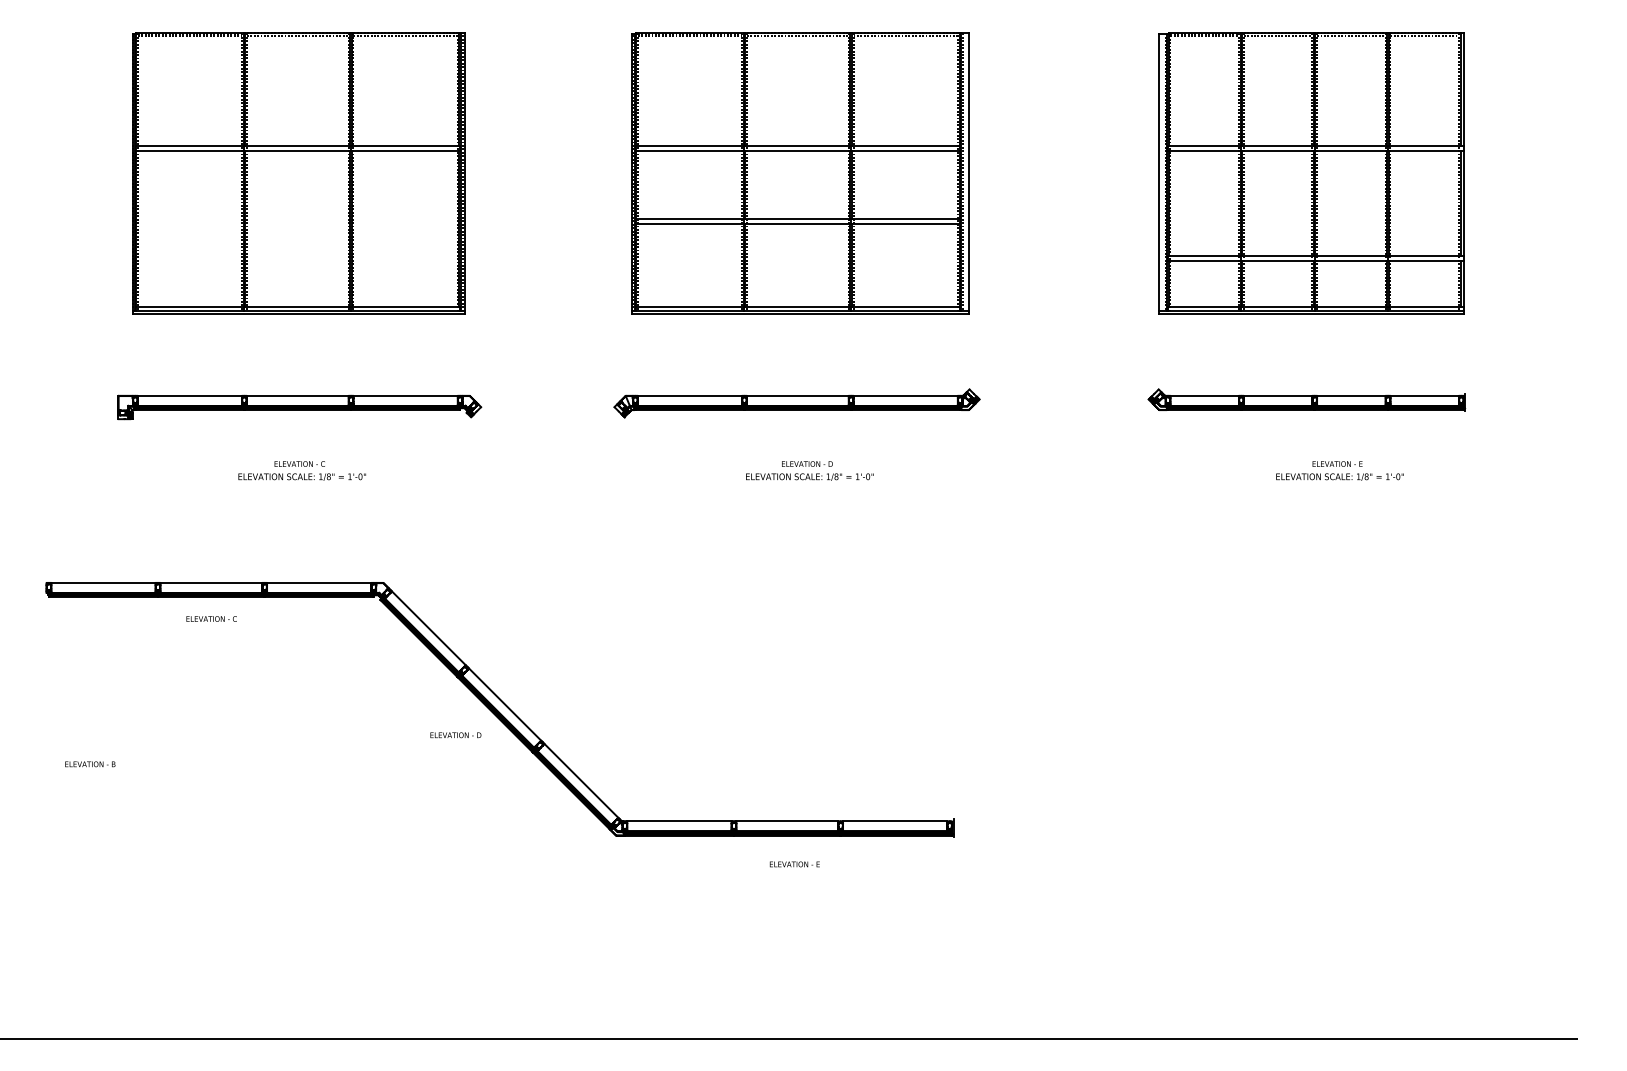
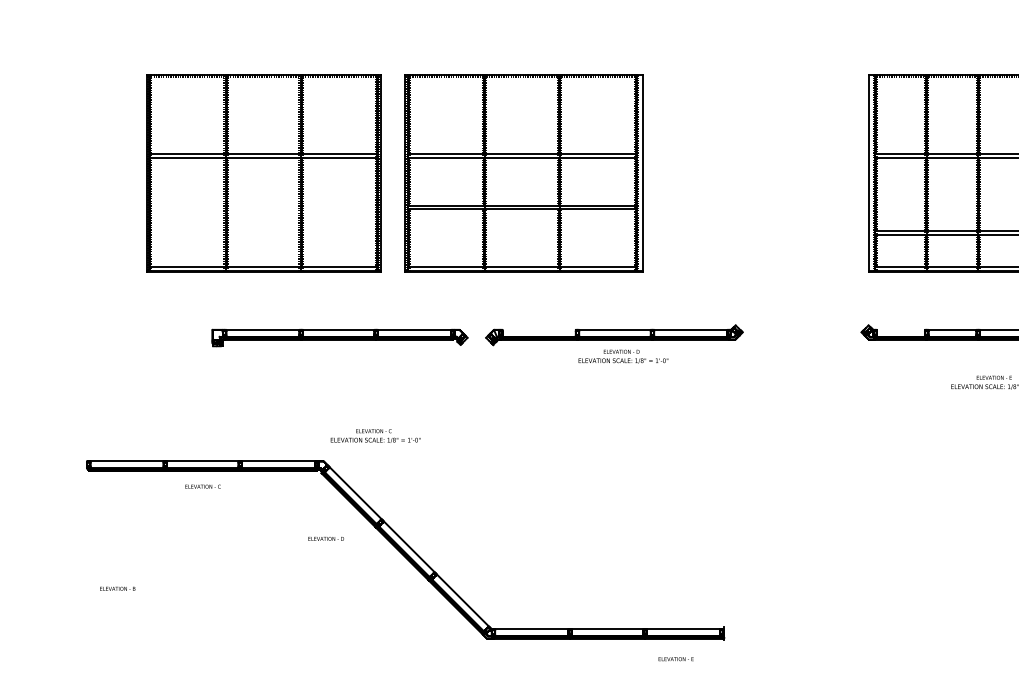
part: (800, 173) -> (524, 173), moved
line: (689, 395) -> (538, 329), removed
line: (1204, 395) -> (900, 329), removed
part: (299, 407) -> (339, 338), moved
text: (301, 470) -> (375, 435), moved
text: (809, 470) -> (623, 356), moved
text: (455, 735) -> (325, 539), moved
text: (794, 864) -> (675, 659), moved

